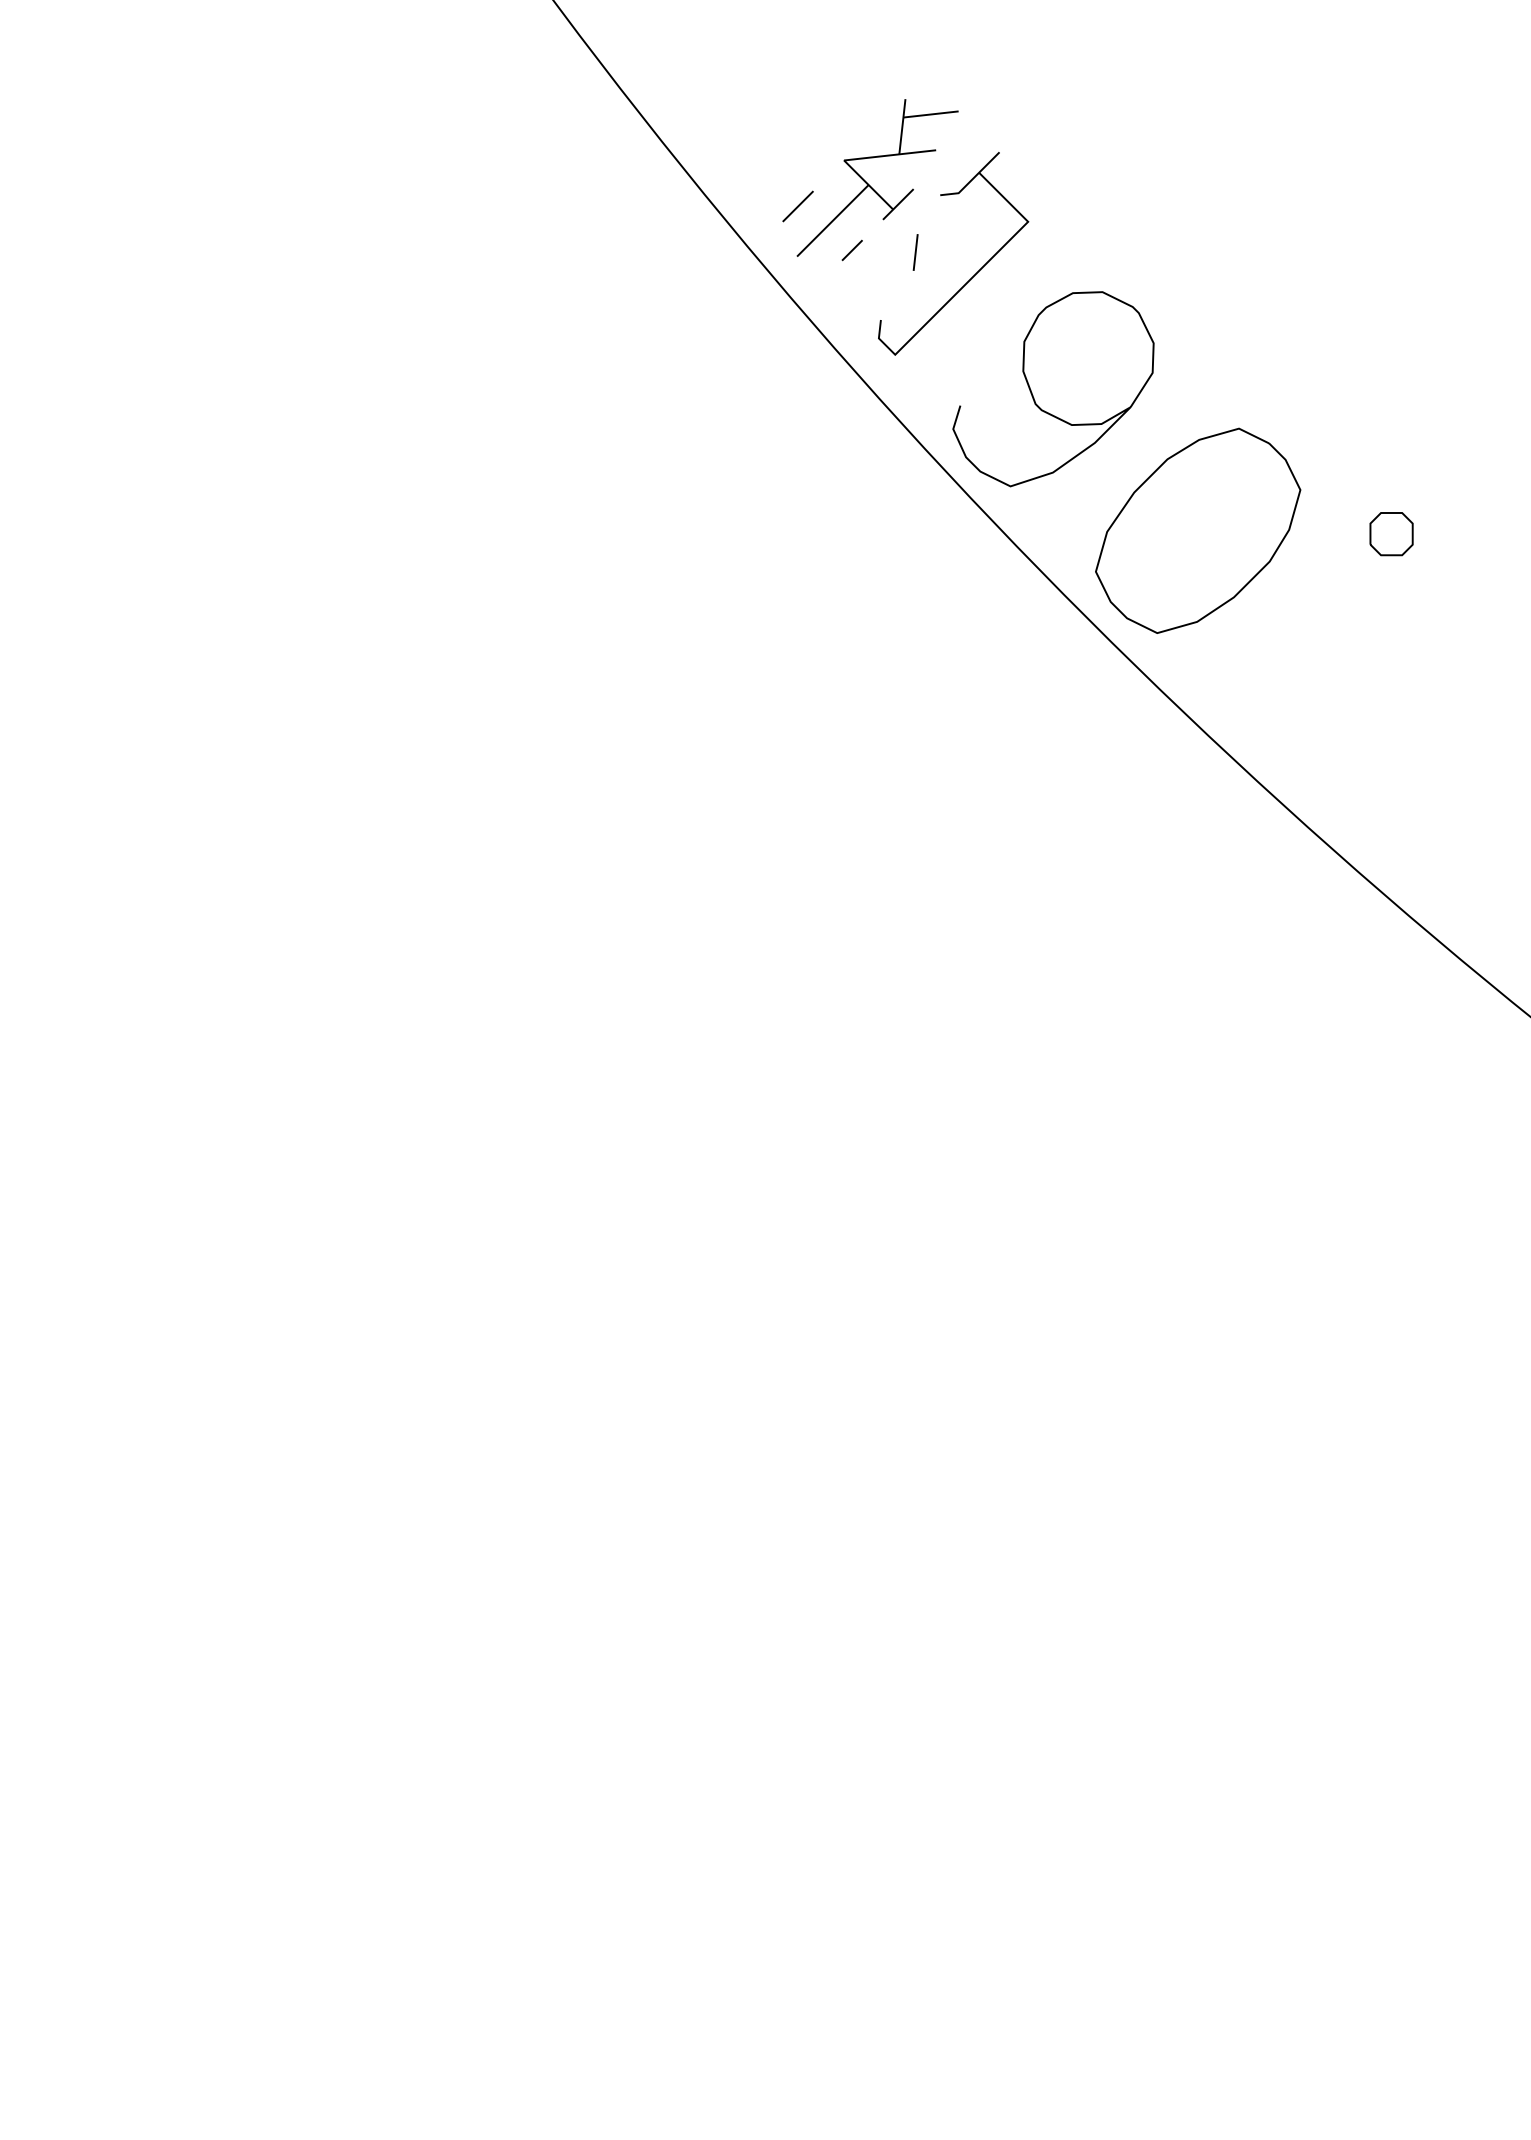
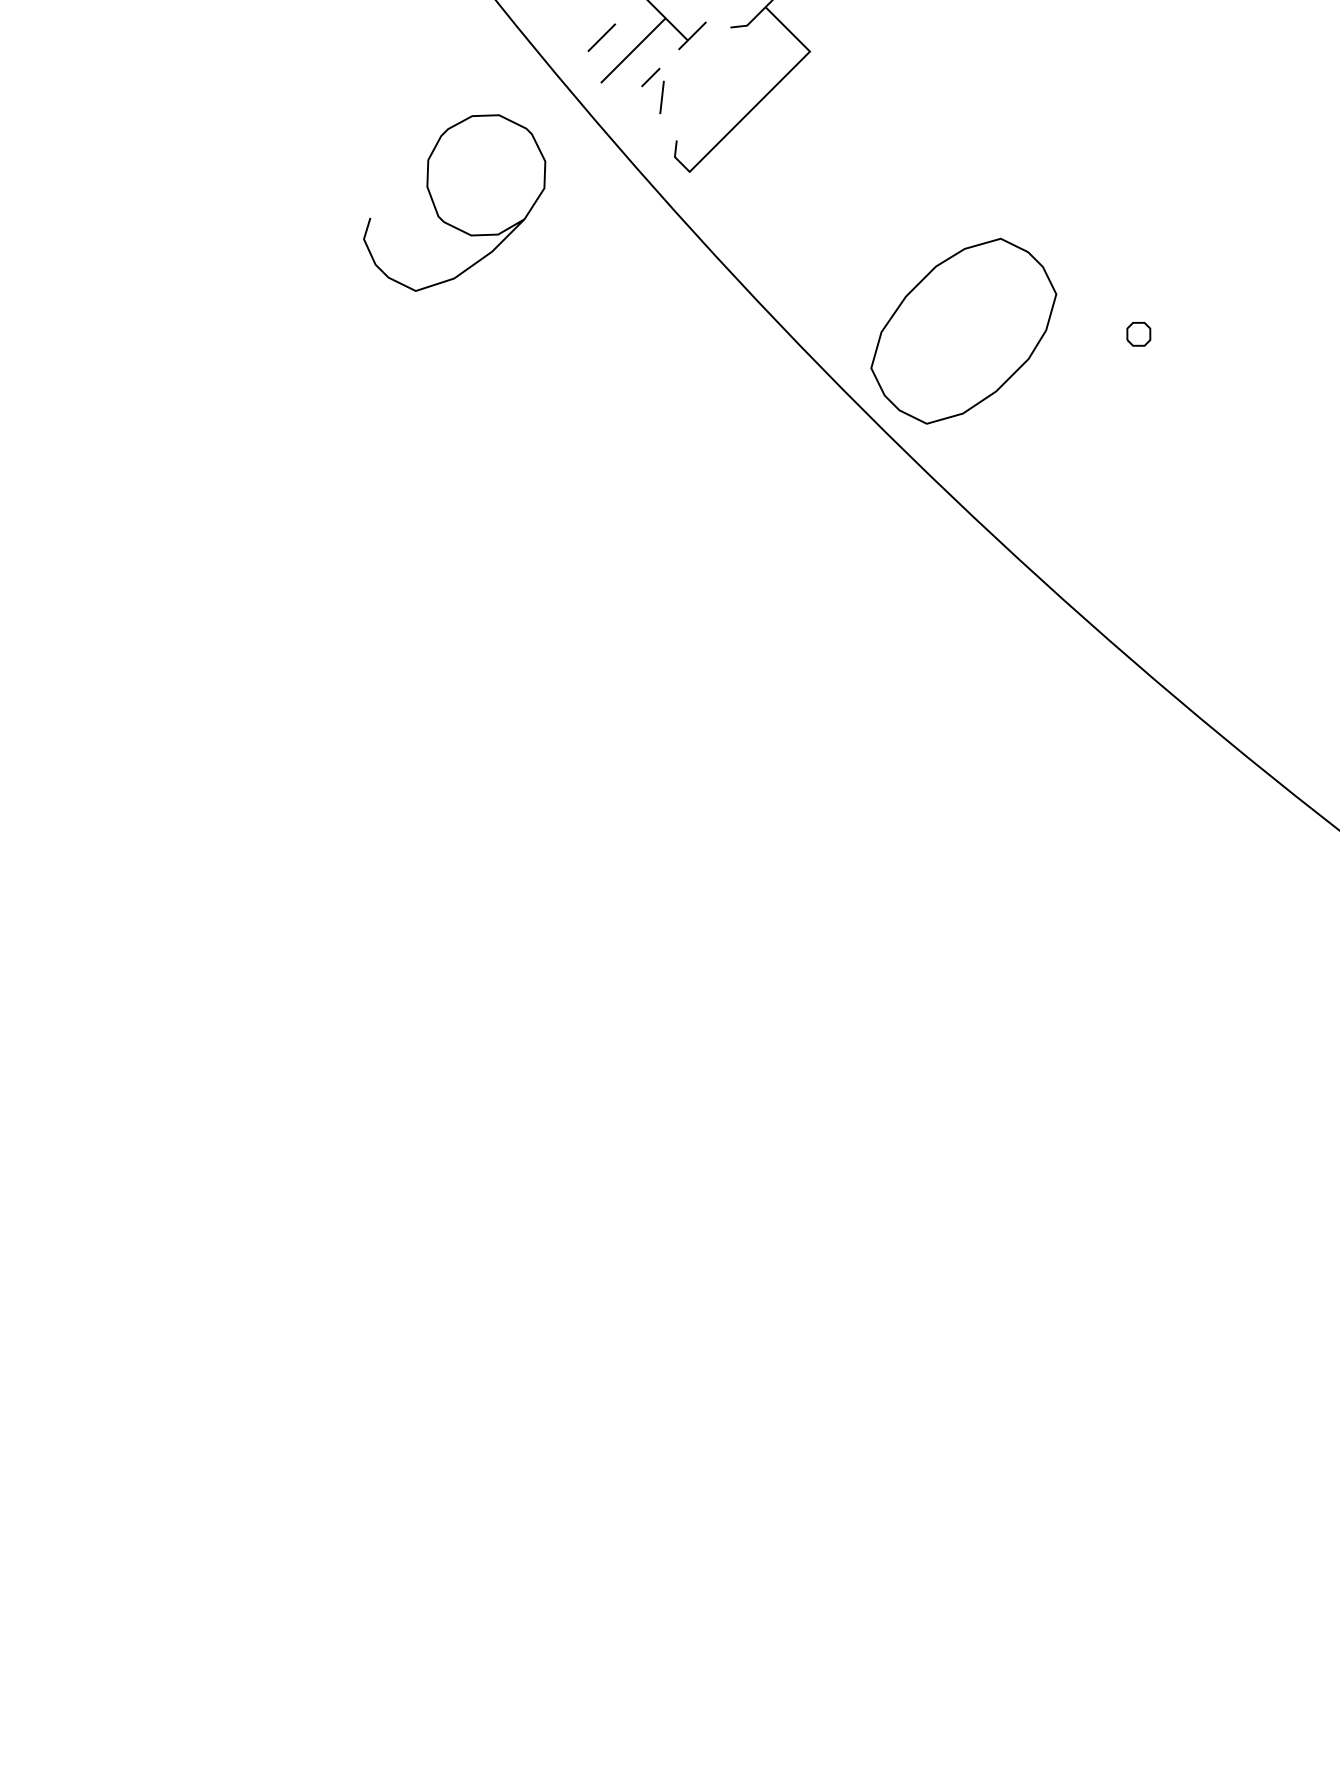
line: (915, 252) -> (661, 97), moved
curve: (1034, 397) -> (437, 210), moved
part: (1391, 534) -> (1138, 334), size x0.6

